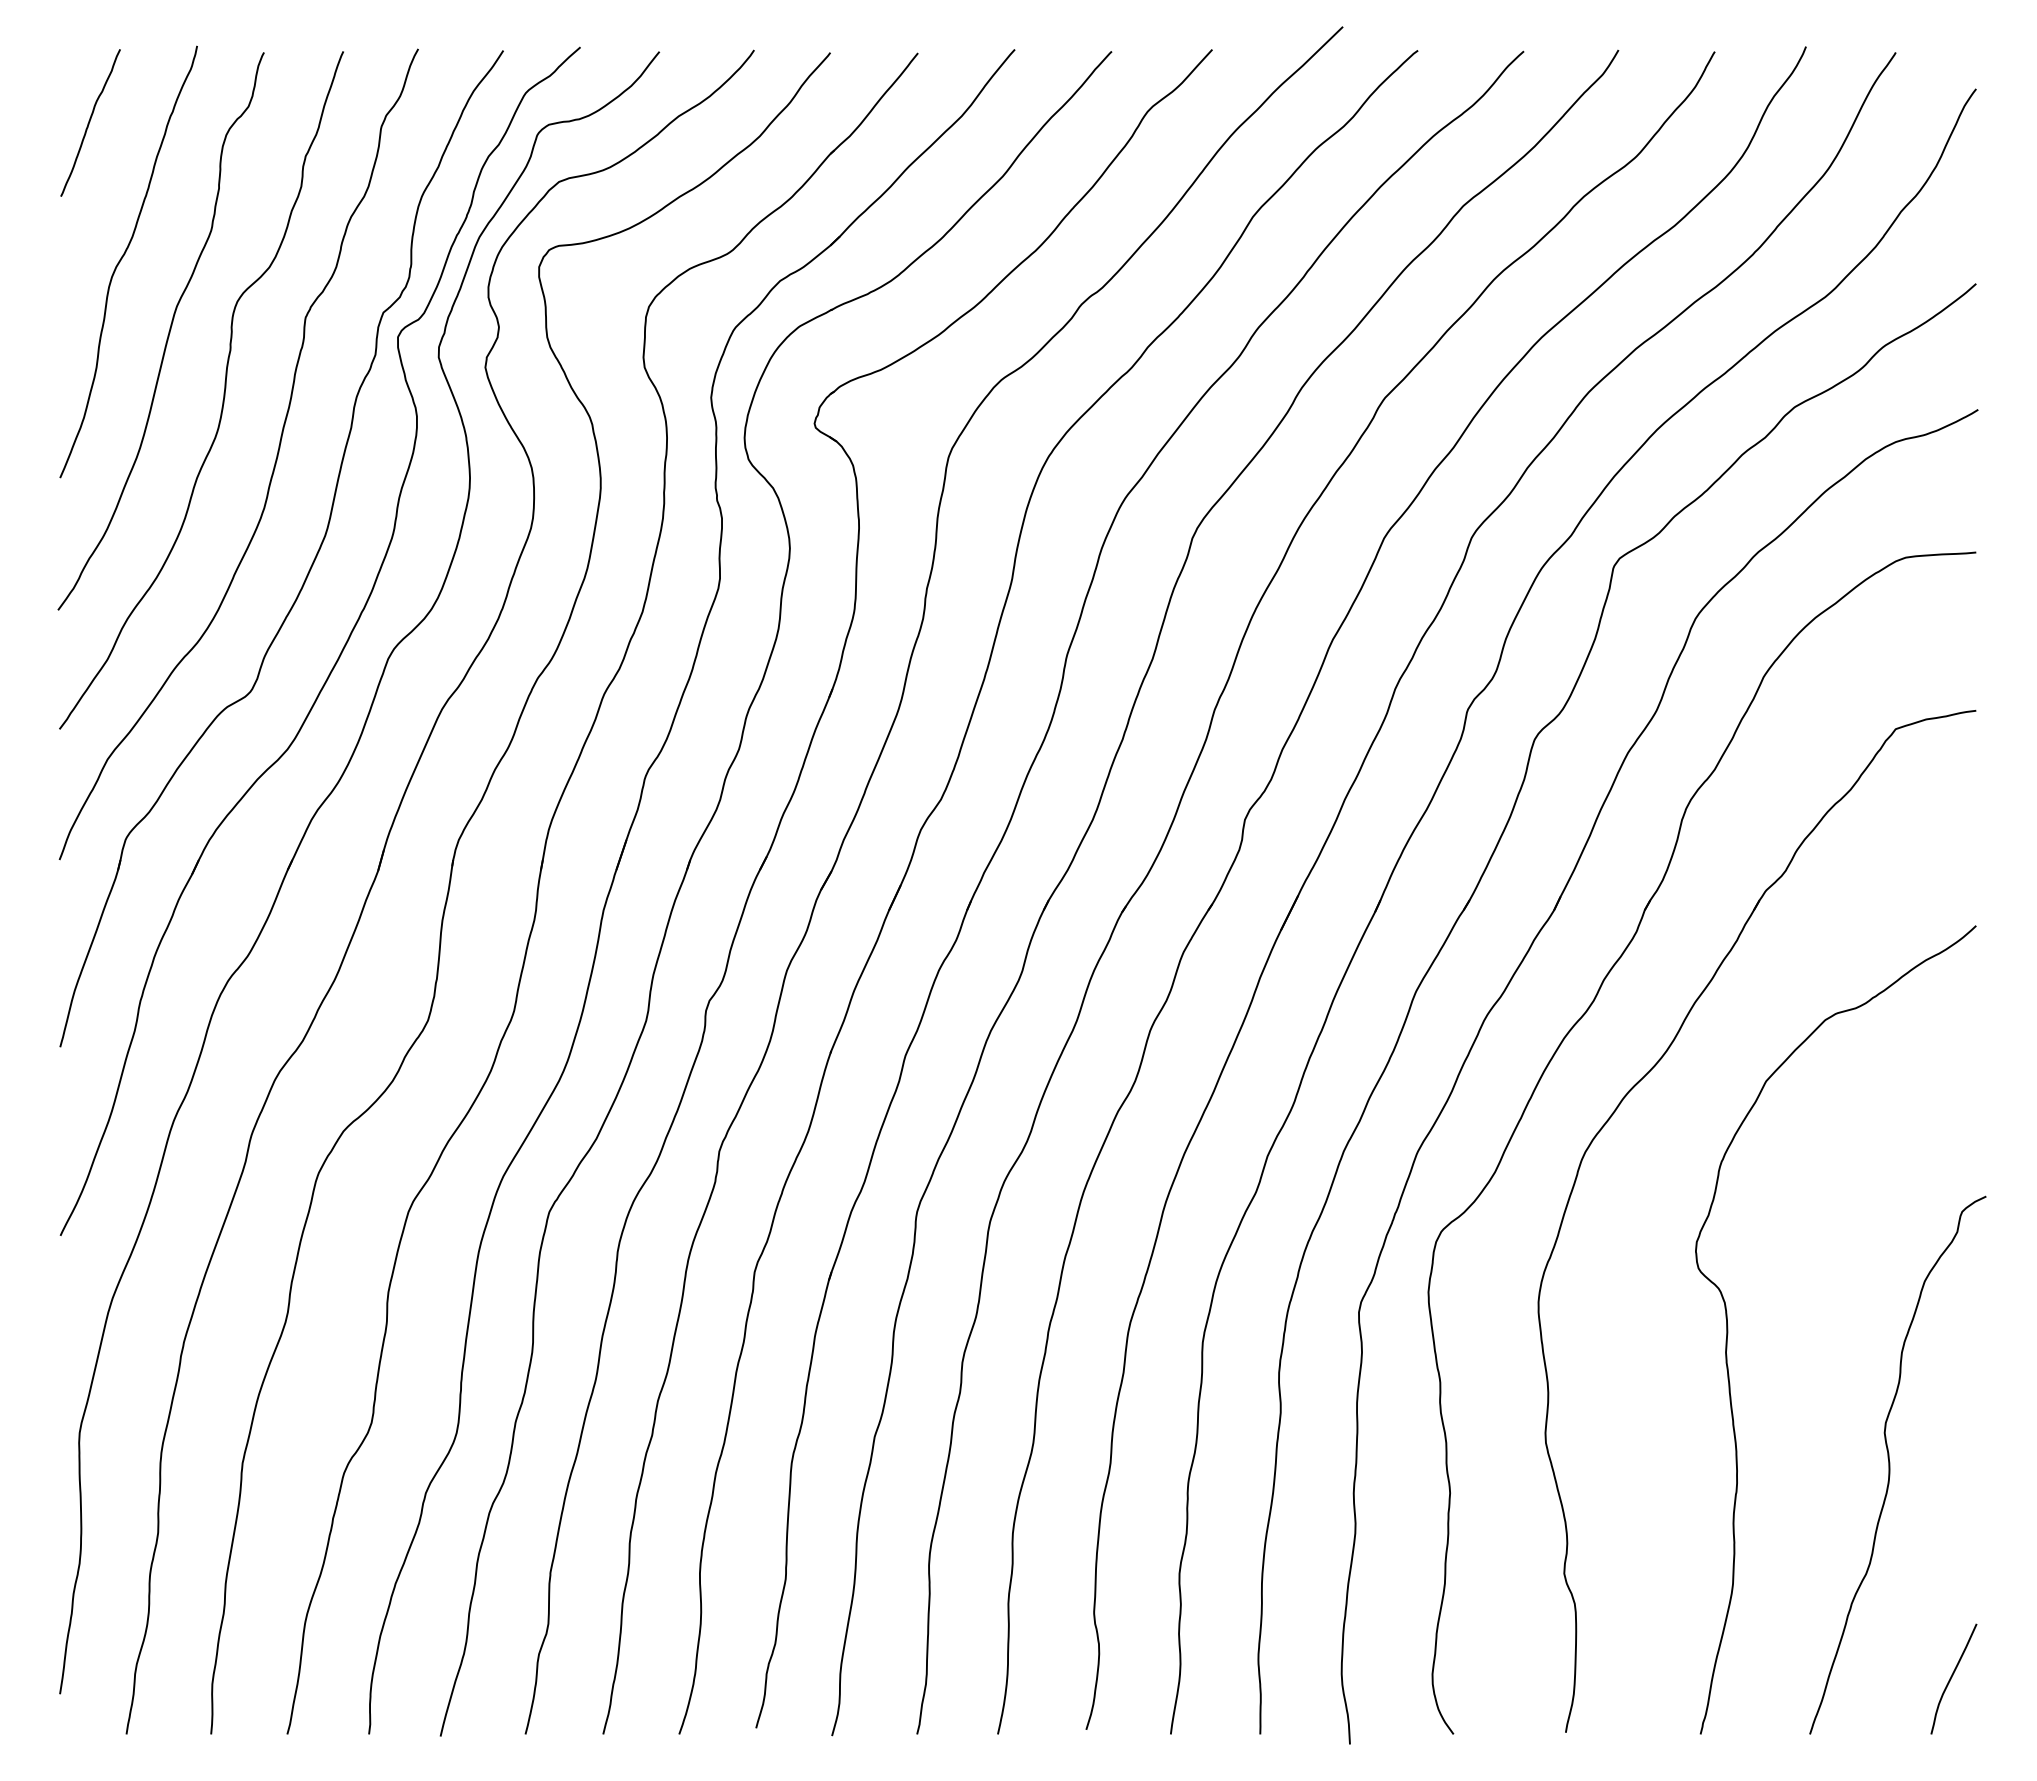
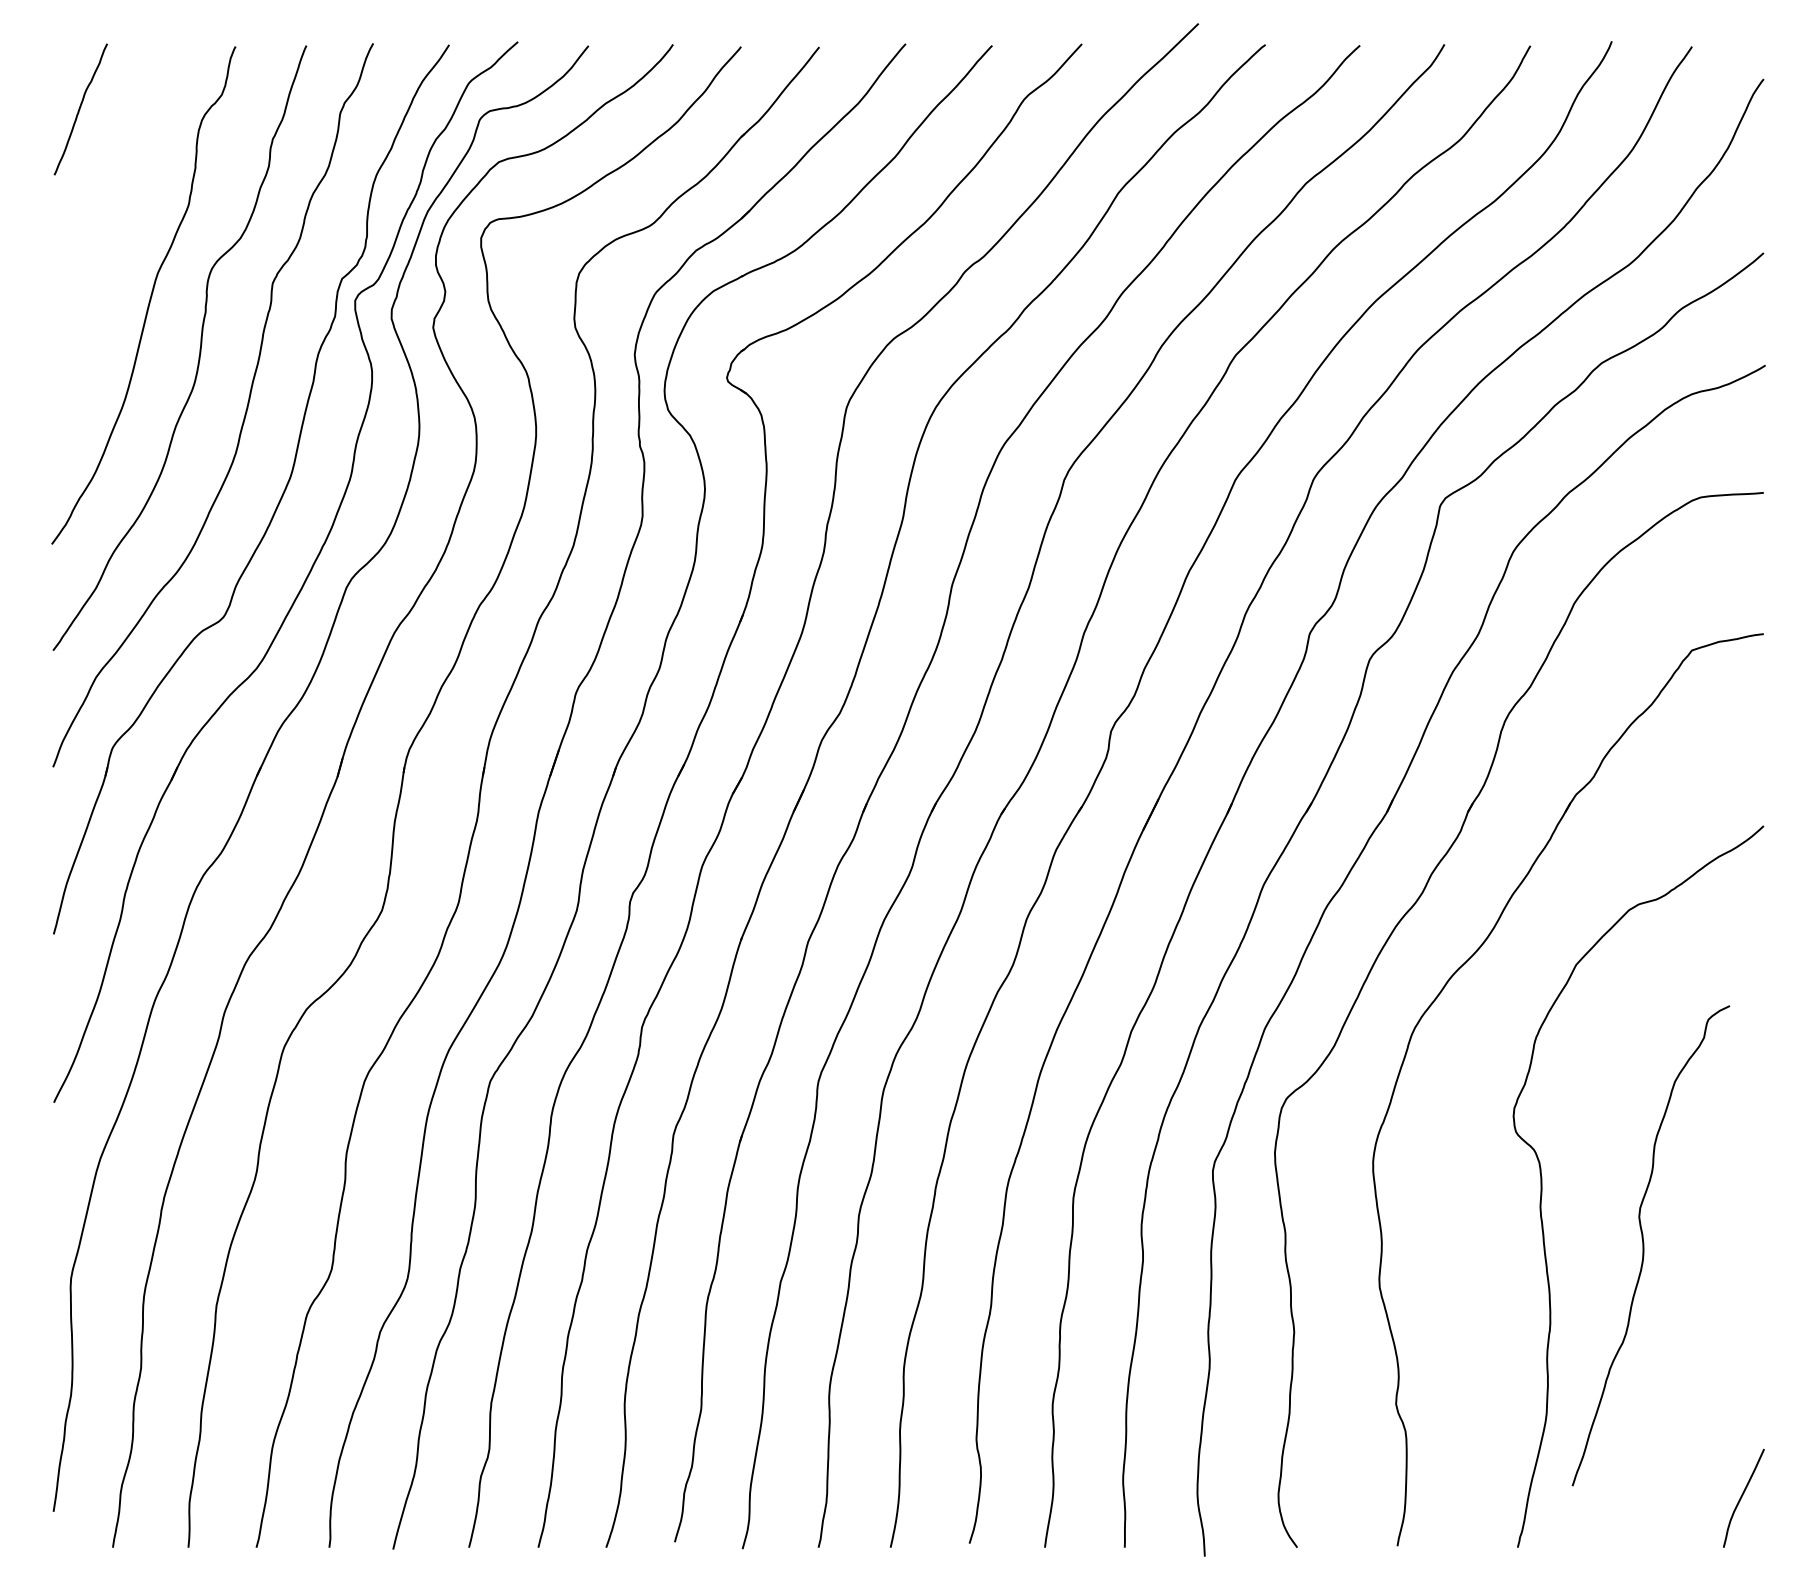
curve: (123, 257) -> (110, 229), removed
curve: (1890, 1464) -> (1644, 1245), moved

